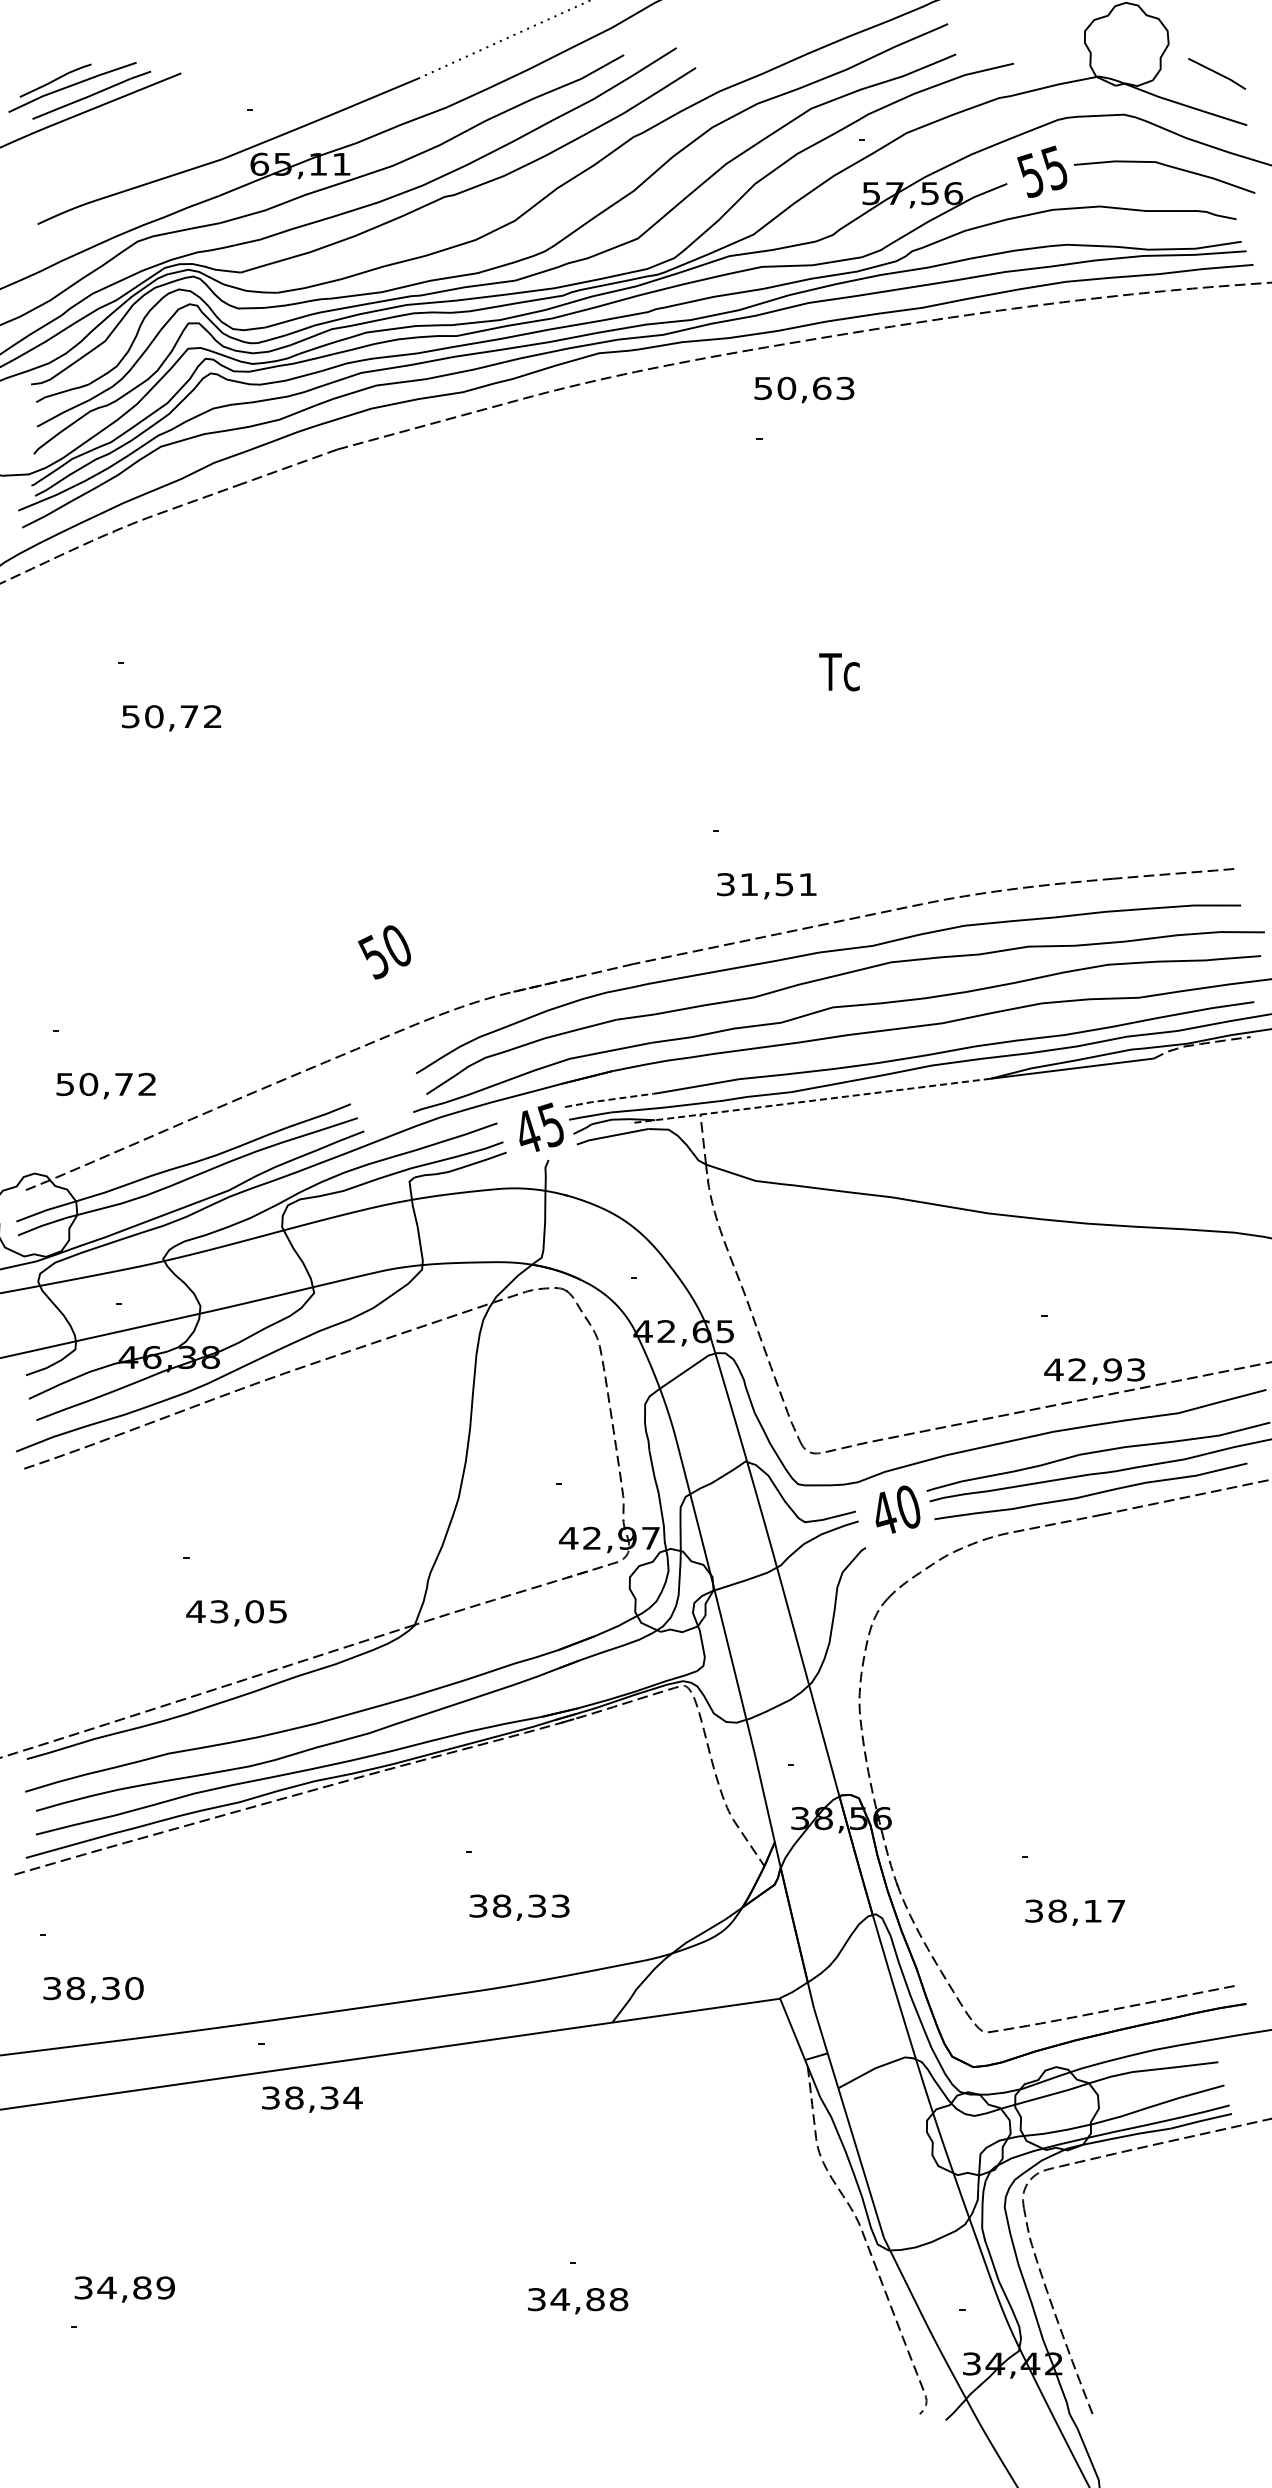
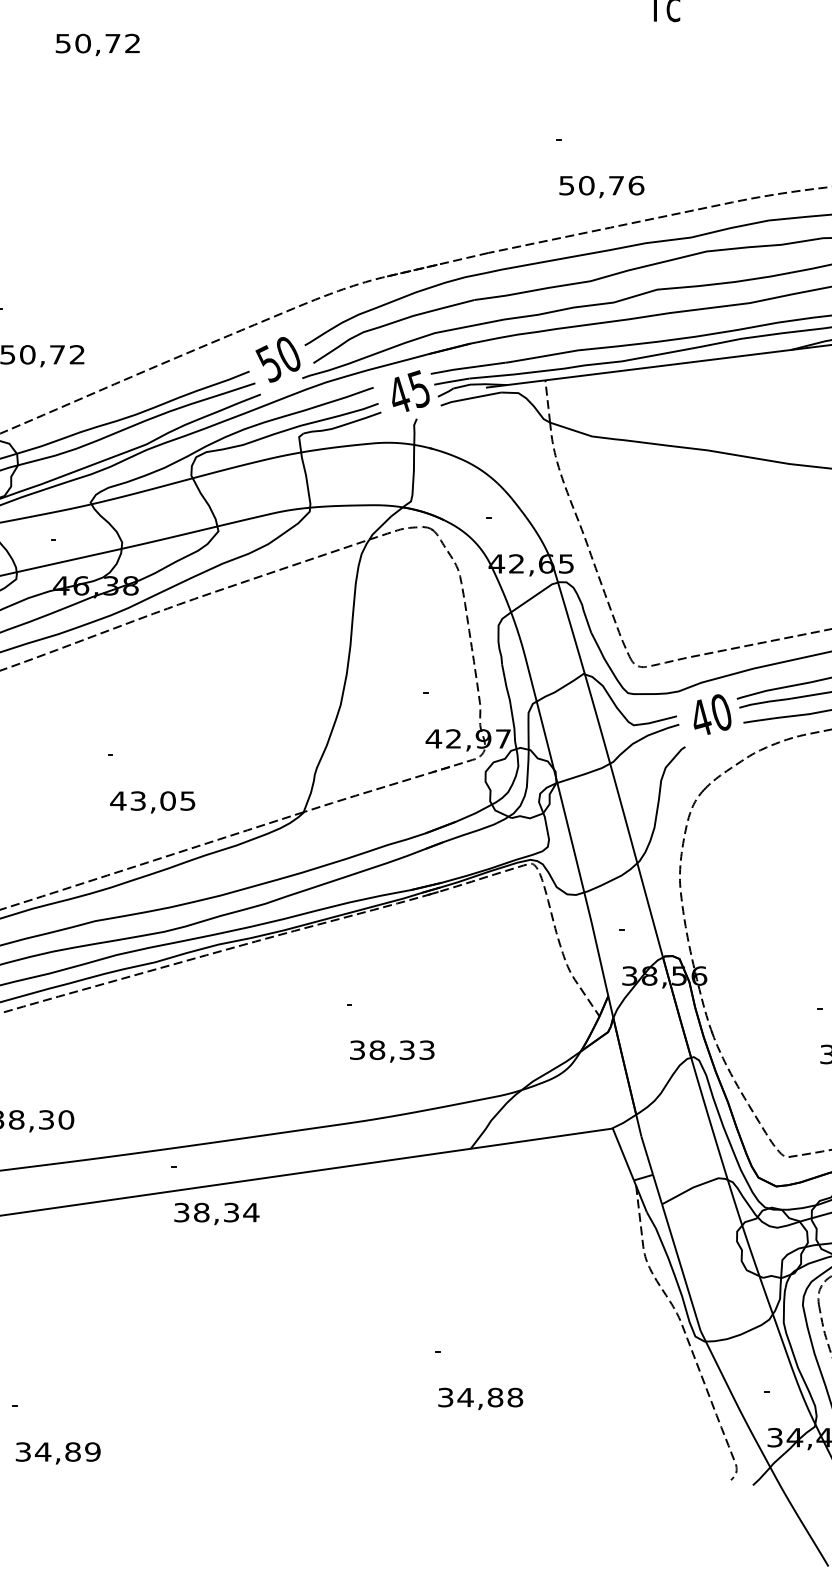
text: (767, 884) -> (602, 185), 31,51 -> 50,76
text: (384, 952) -> (277, 359), moved
line: (608, 1099) -> (467, 367), dashed -> solid
line: (810, 1101) -> (638, 369), dashed -> solid
text: (124, 2289) -> (57, 1453), moved
text: (578, 2301) -> (481, 1399), moved

